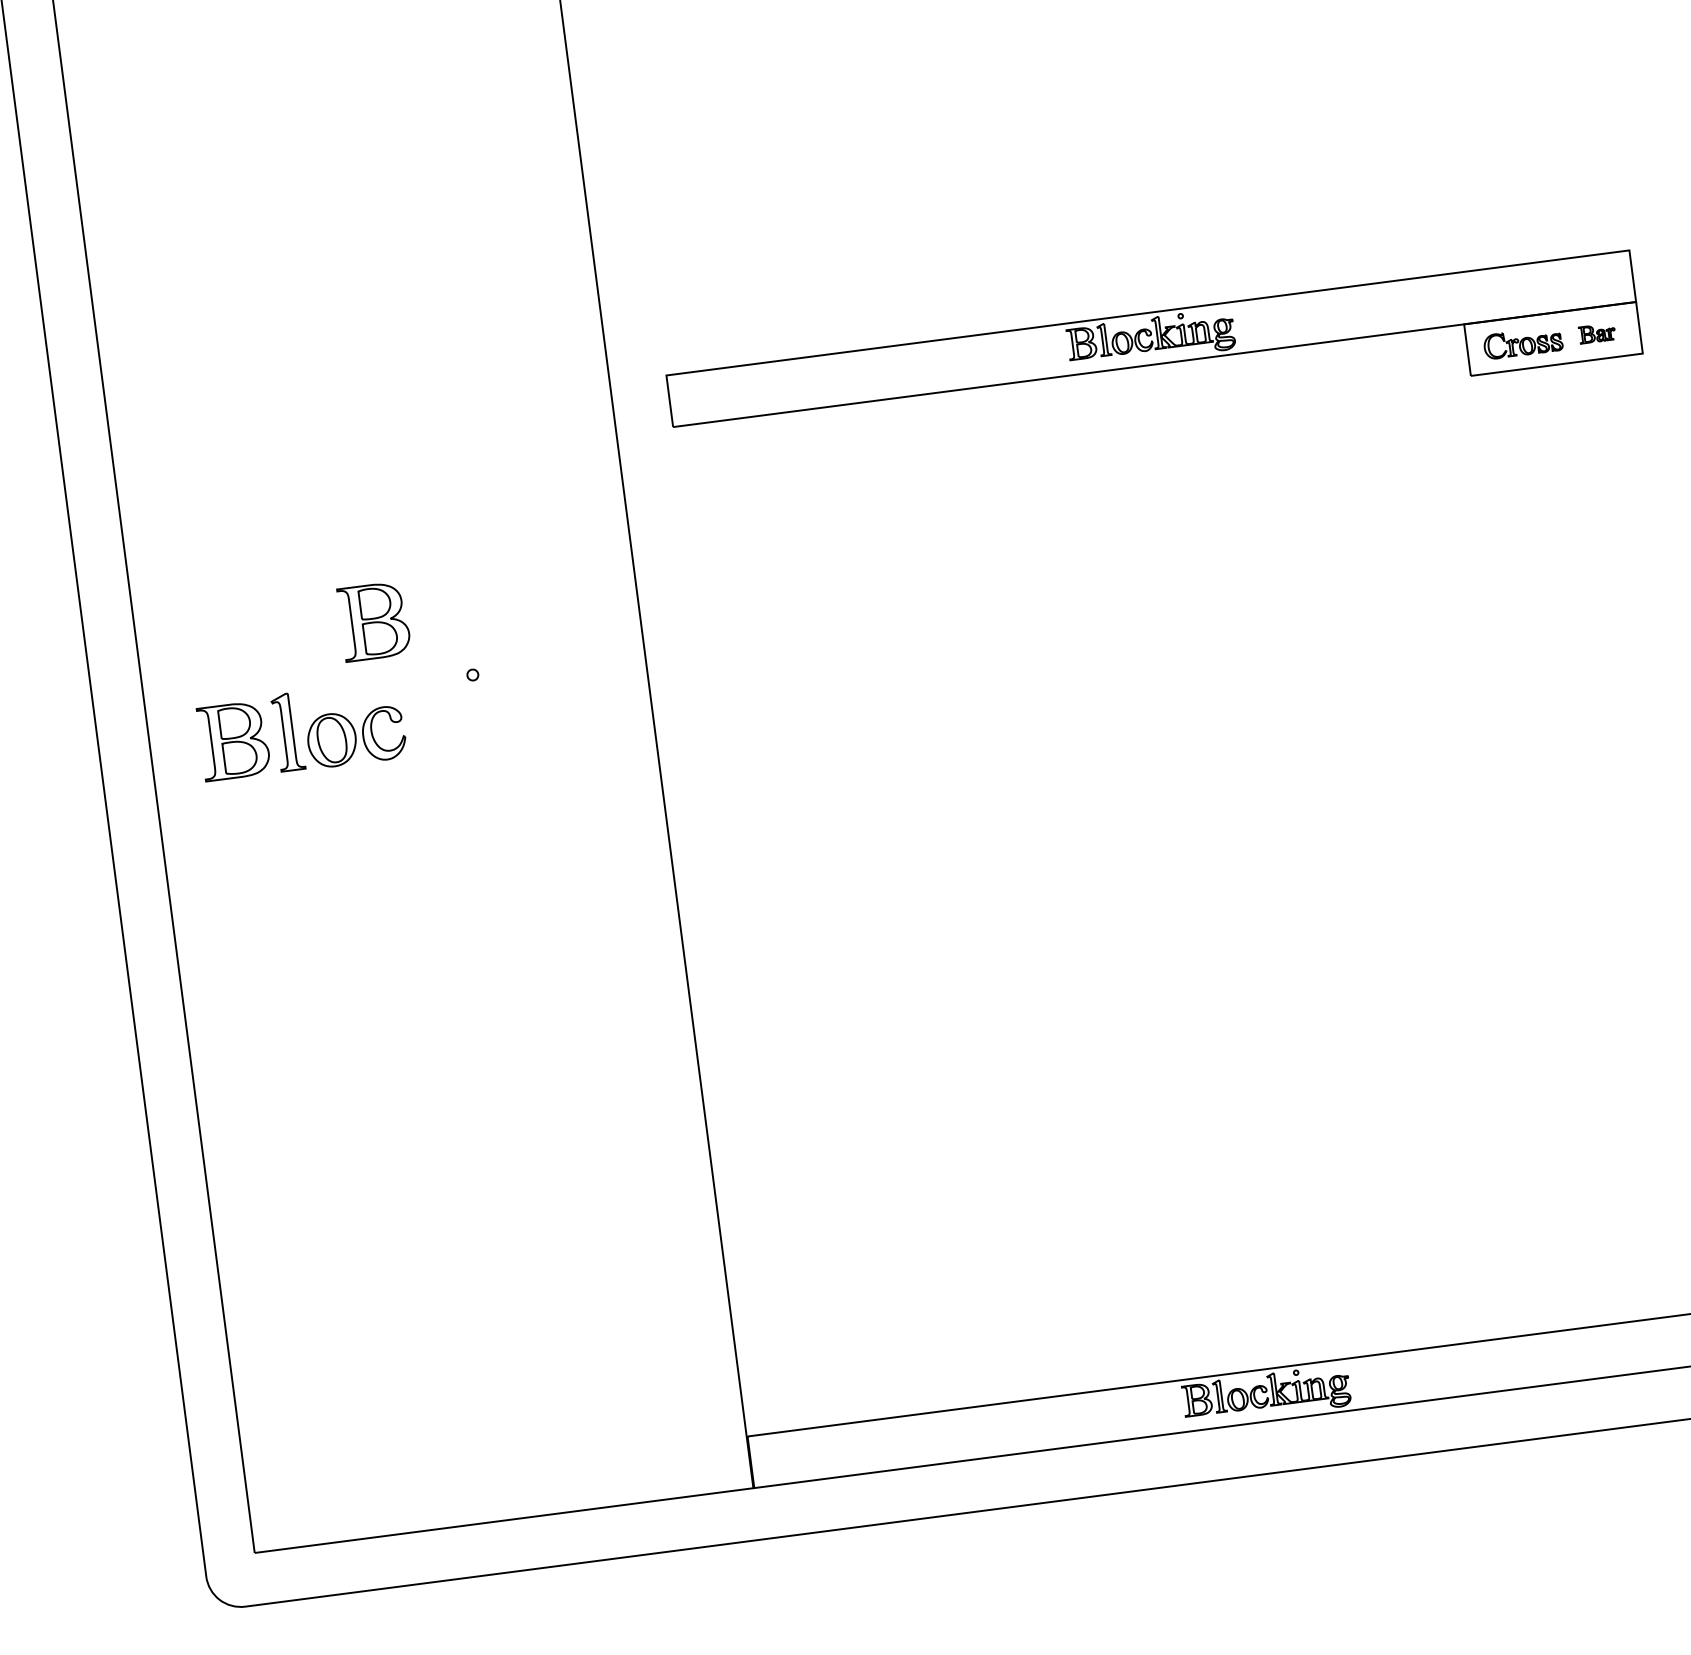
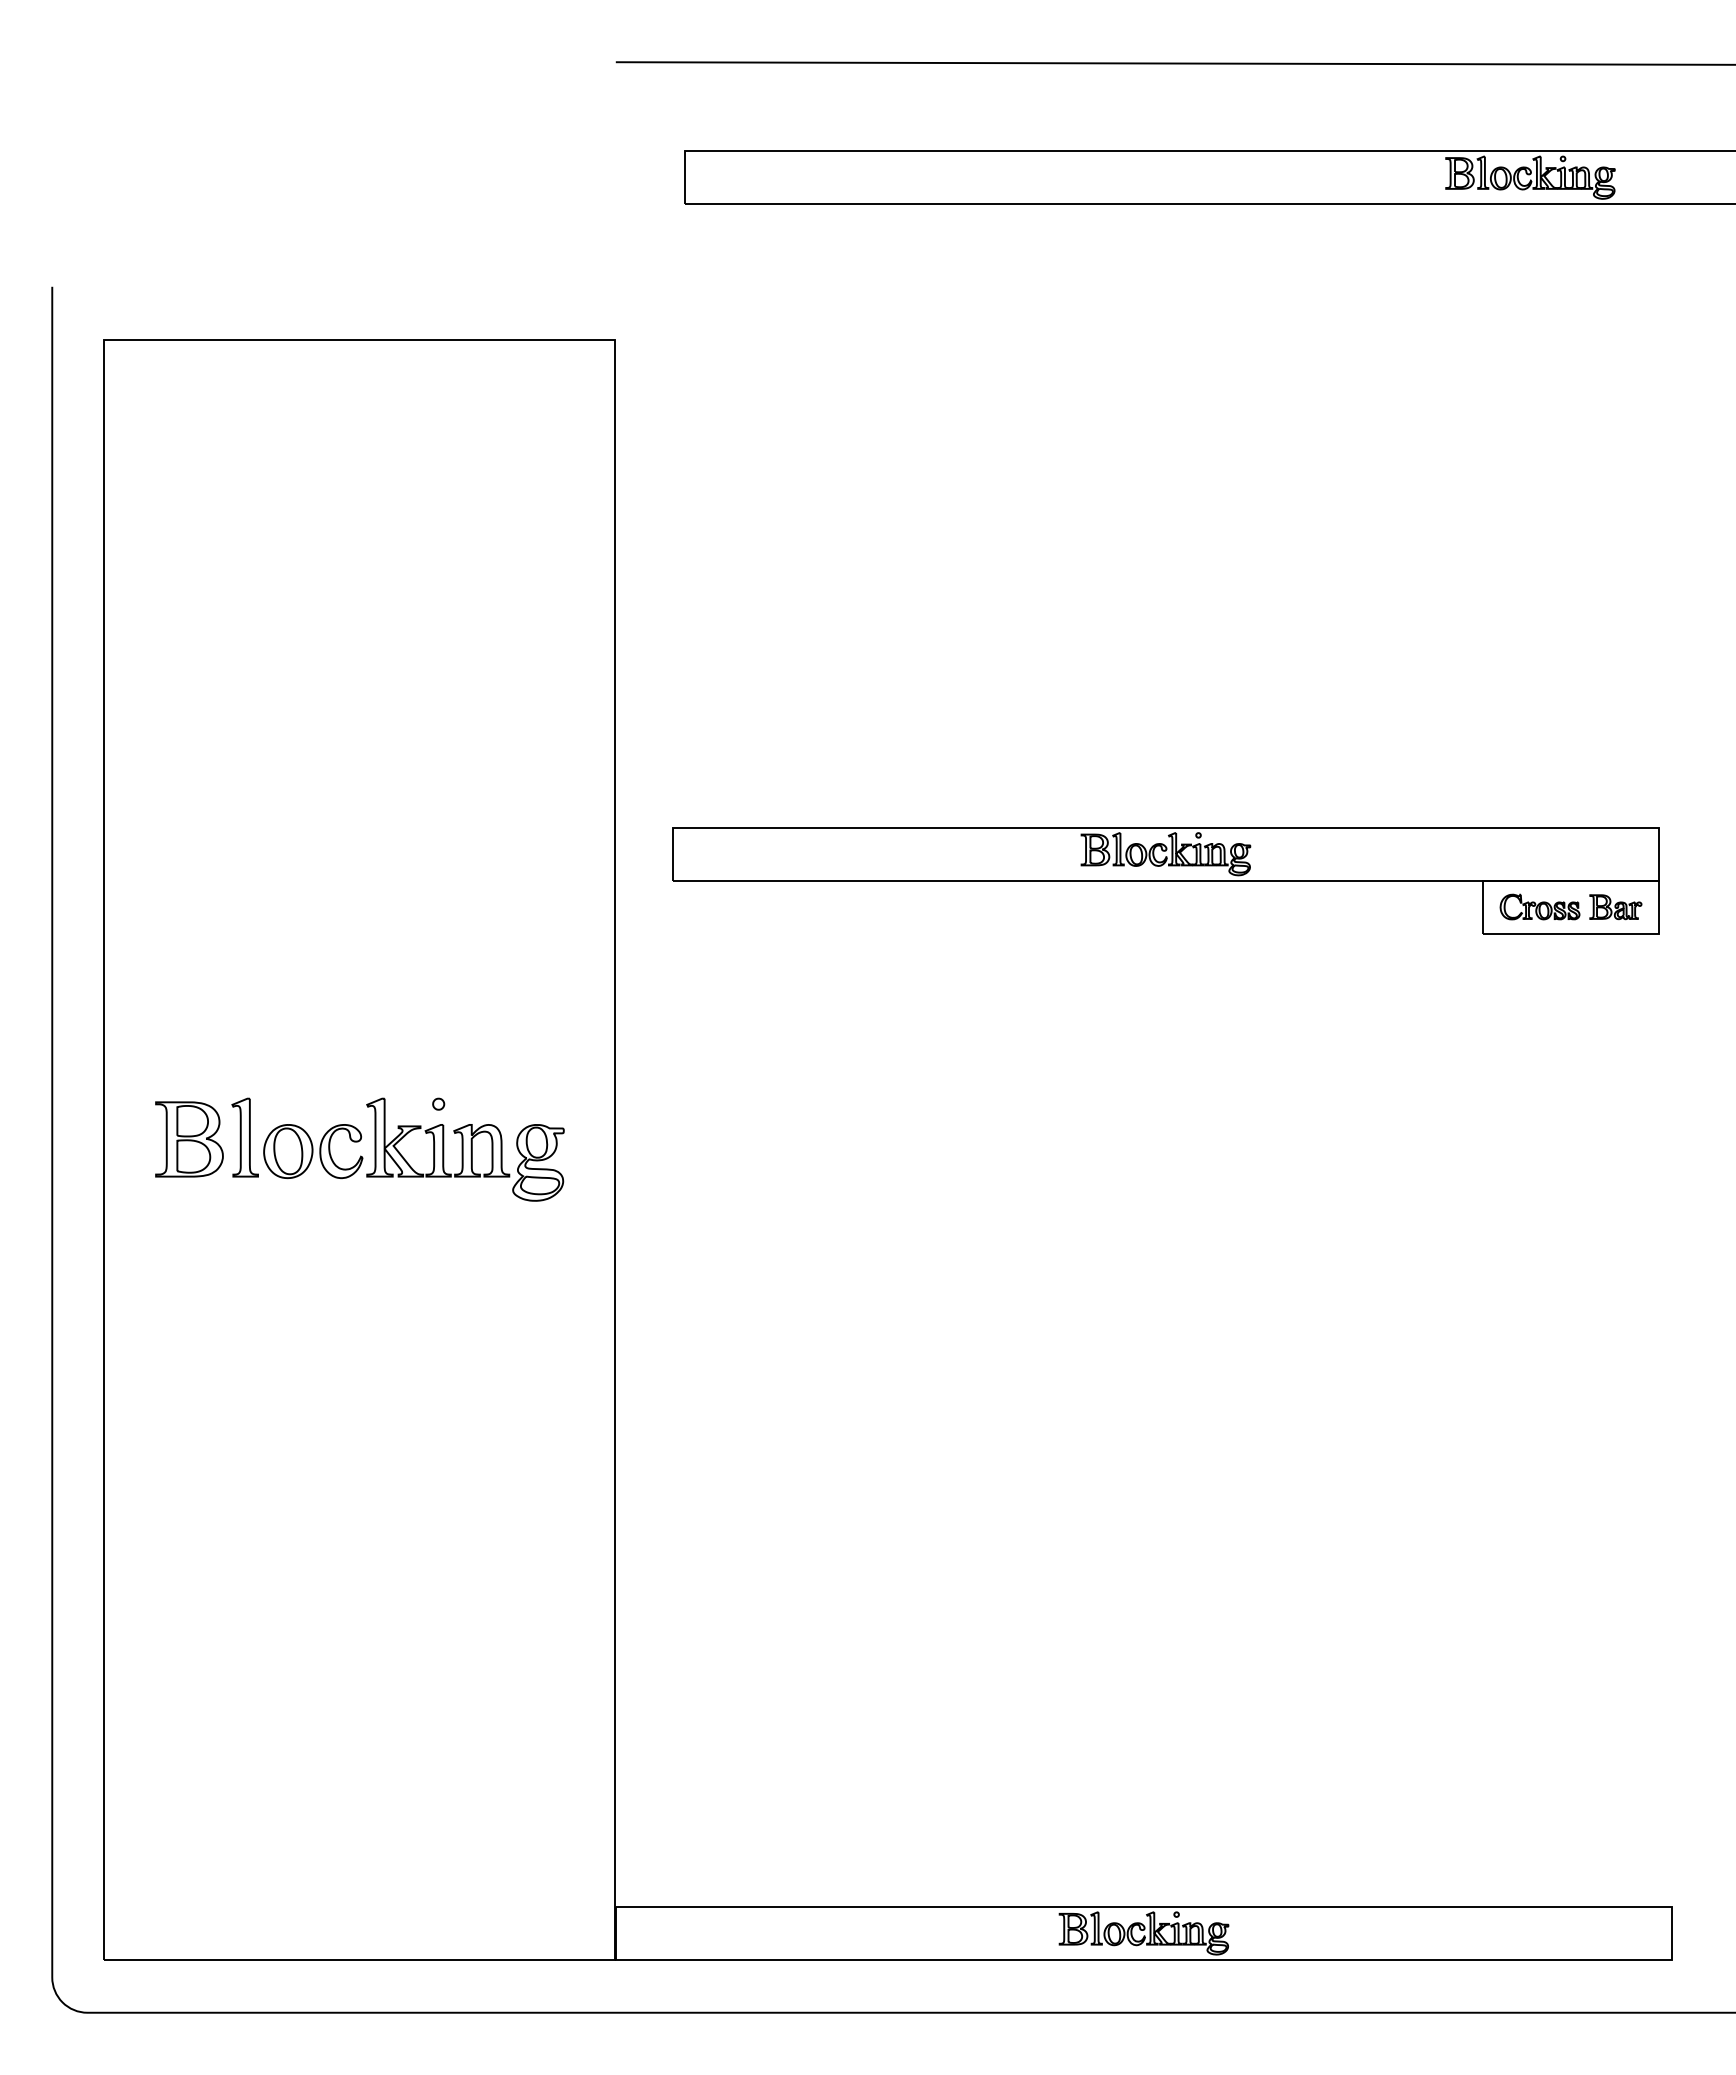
part: (1596, 333) -> (1615, 907), size x1.43
part: (374, 621) -> (346, 1037), removed
part: (504, 715) -> (465, 1149), added

